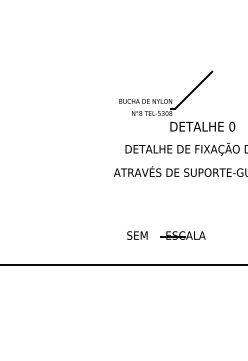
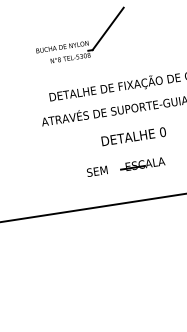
text: (202, 126) -> (133, 136), moved
part: (166, 235) -> (126, 166), moved

